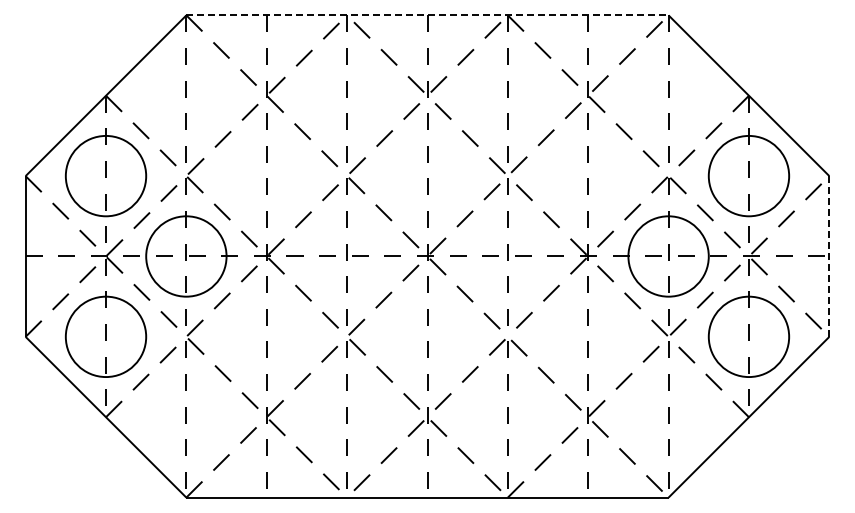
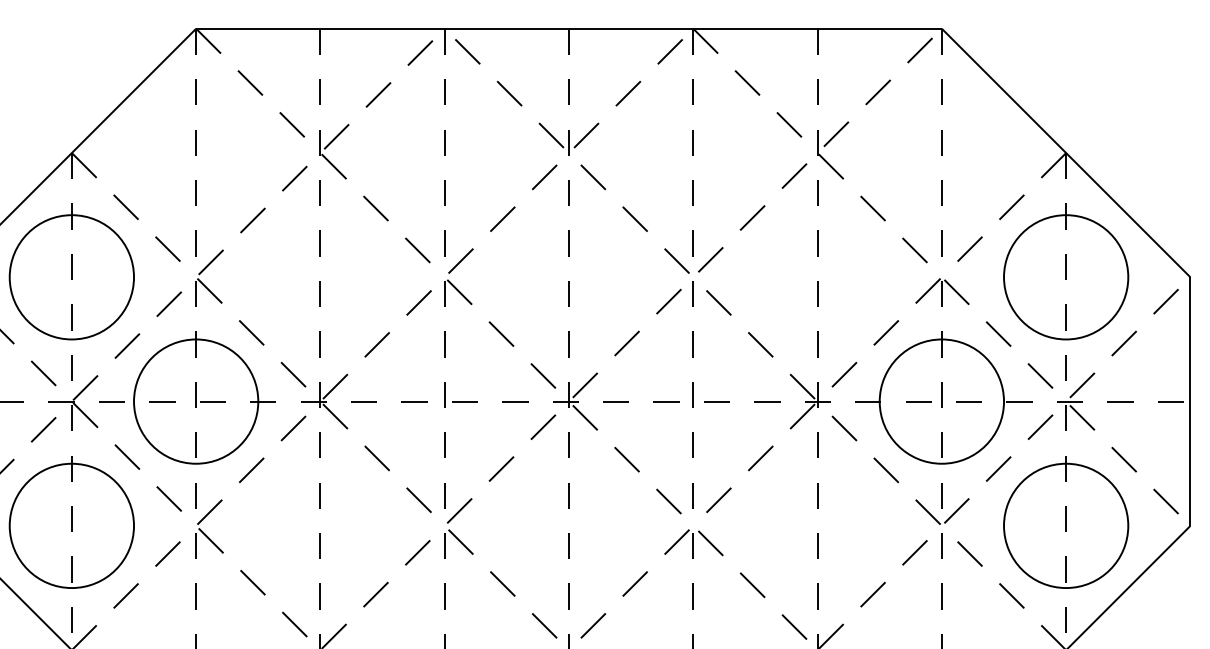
line: (427, 15) -> (569, 28), dashed -> solid
line: (829, 256) -> (1190, 401), dashed -> solid

